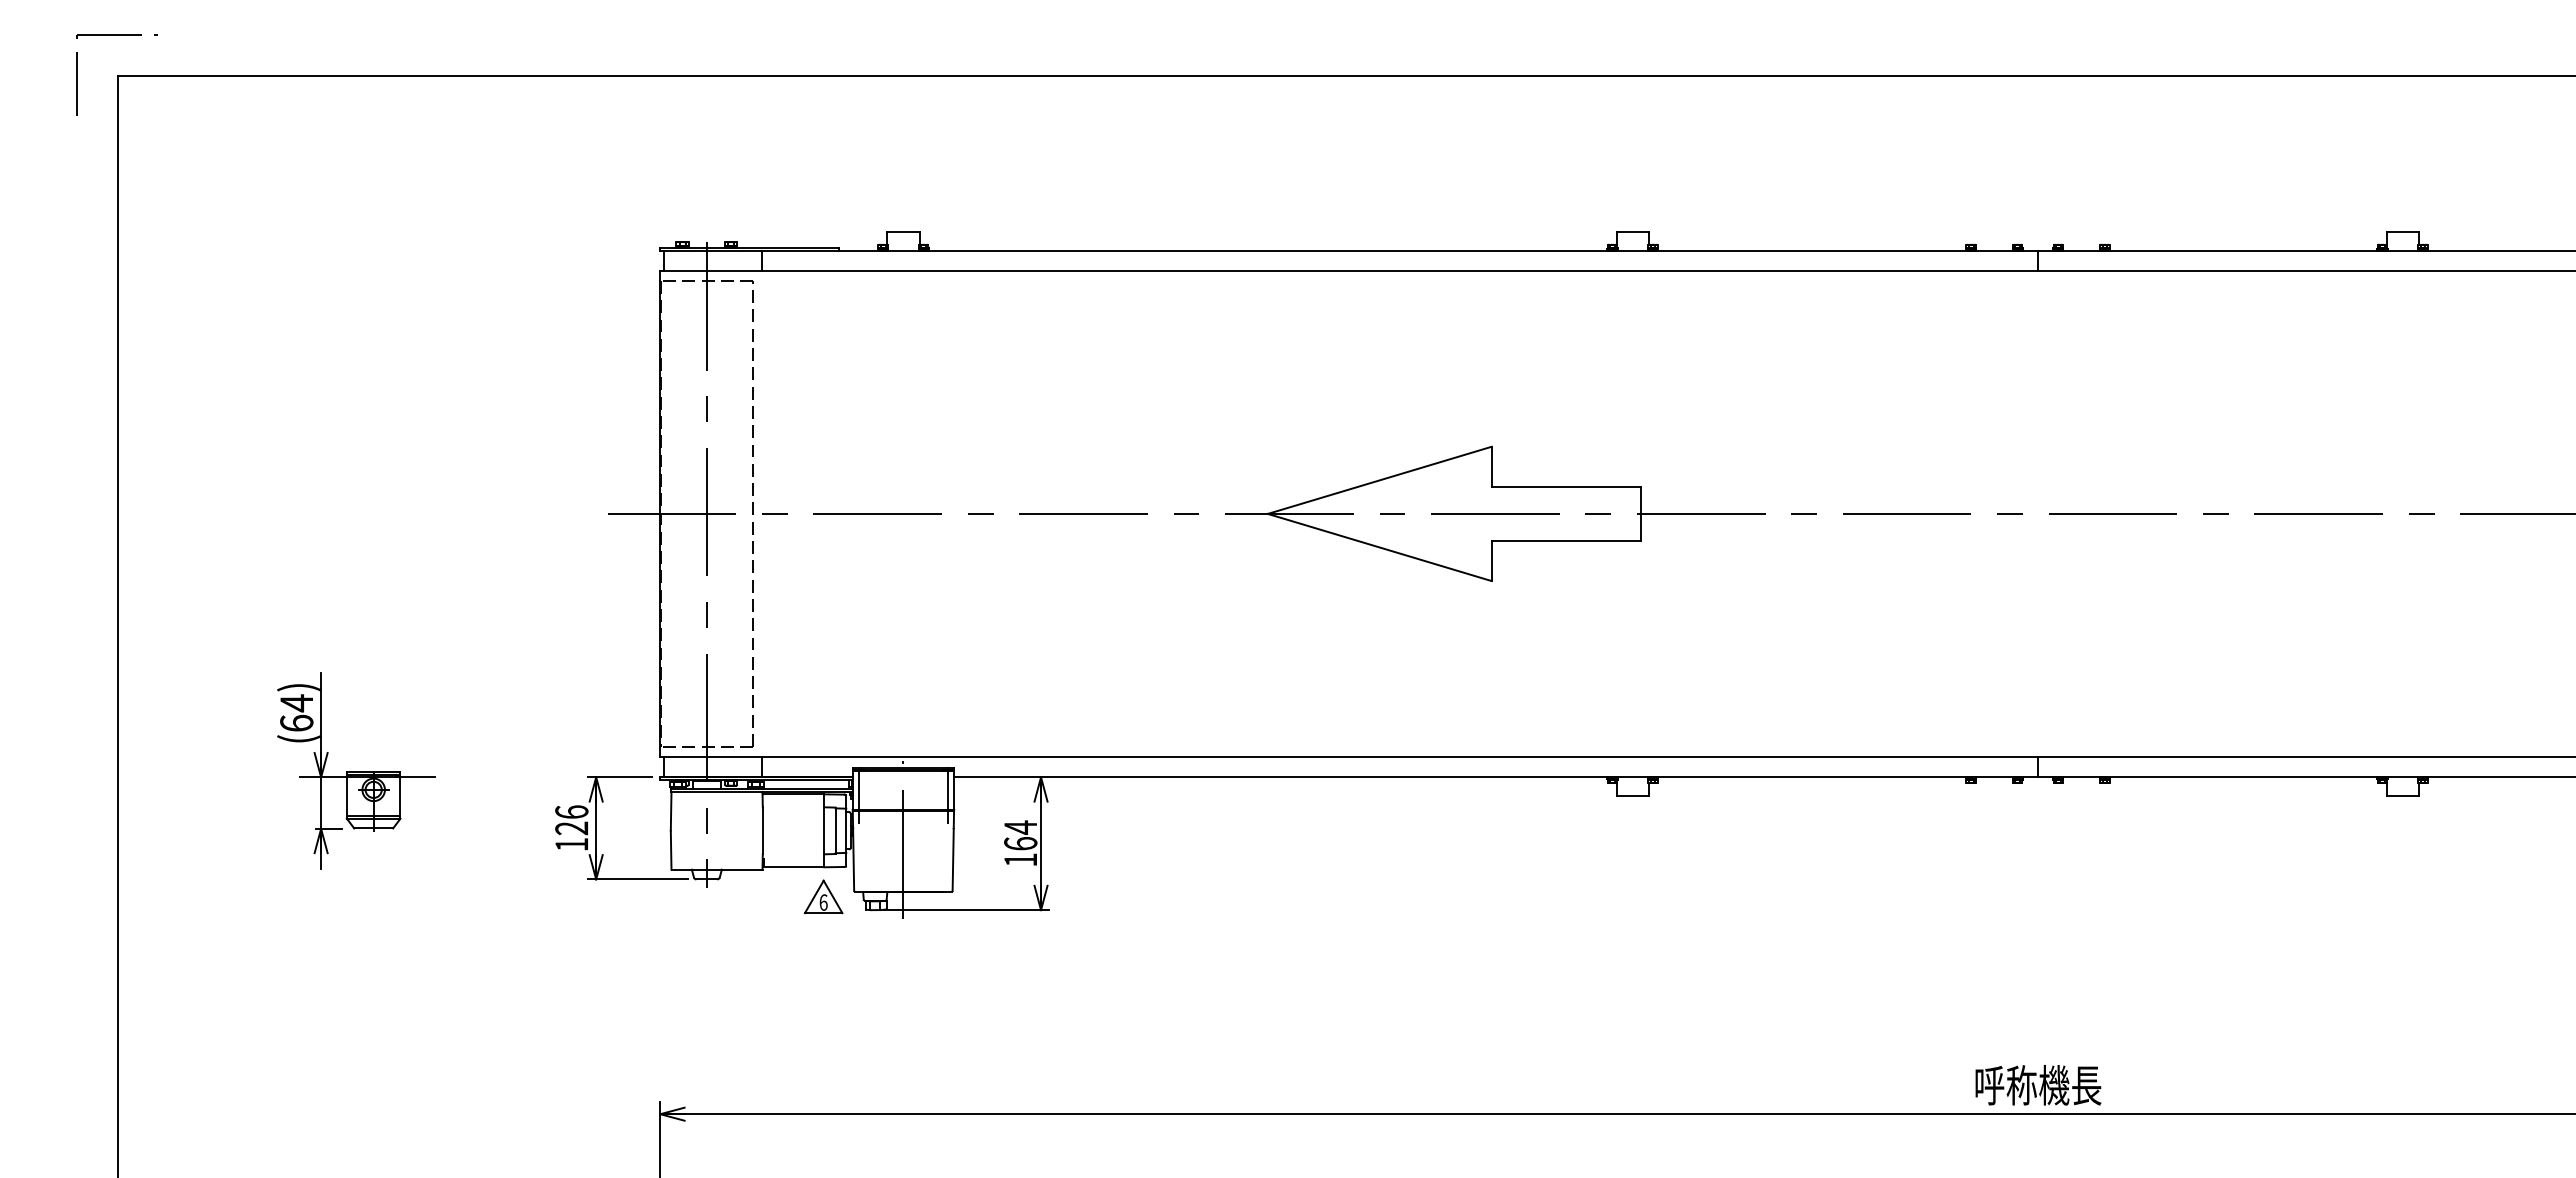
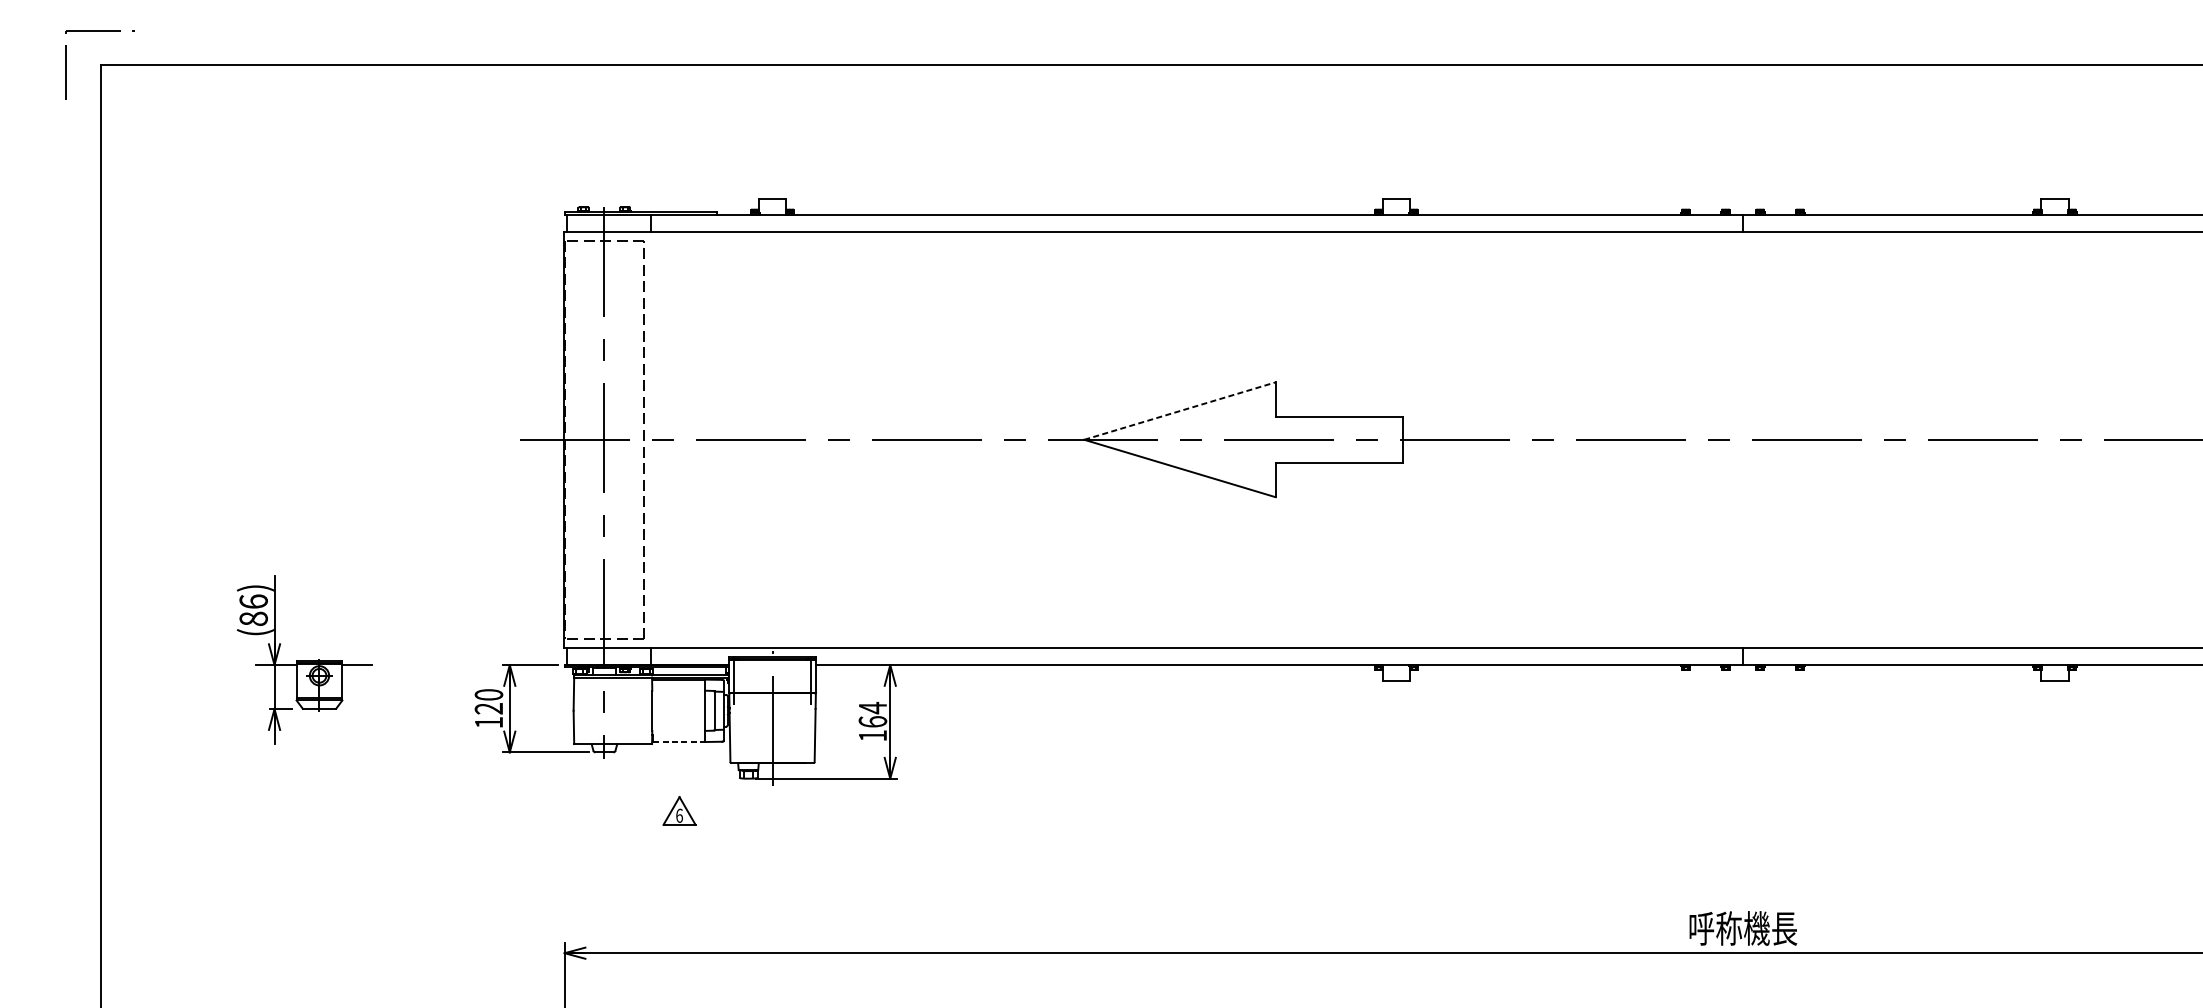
line: (1379, 480) -> (1179, 411), solid -> dashed
text: (296, 712) -> (253, 609), (64) -> (86)
text: (571, 811) -> (488, 694), 126 -> 120
line: (794, 867) -> (679, 742), solid -> dashed
part: (823, 896) -> (679, 810), moved

